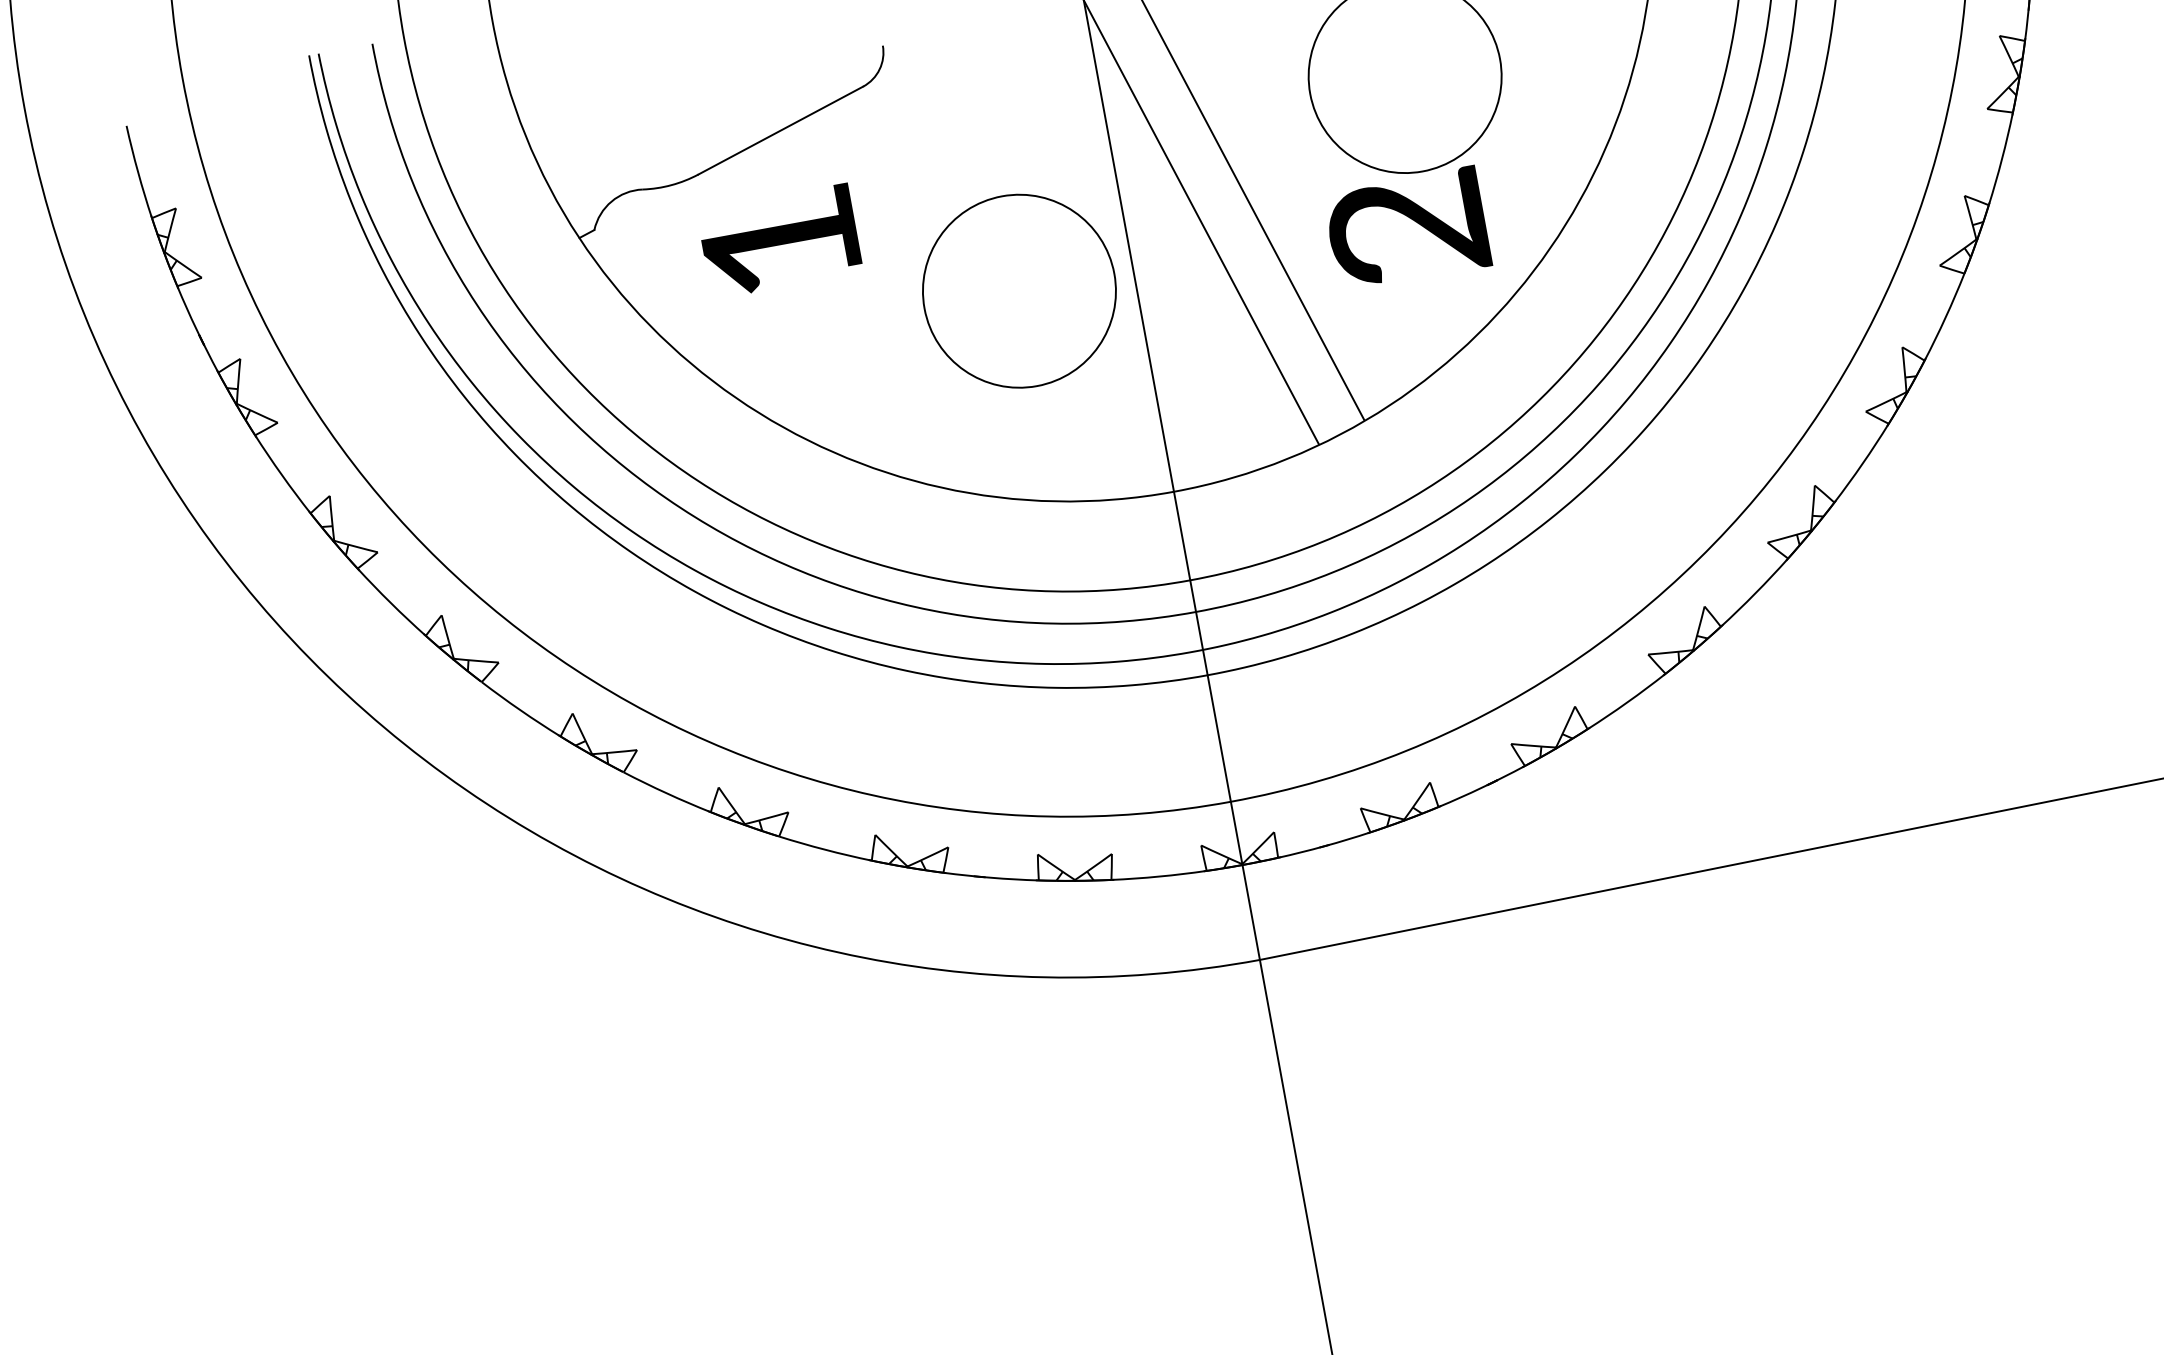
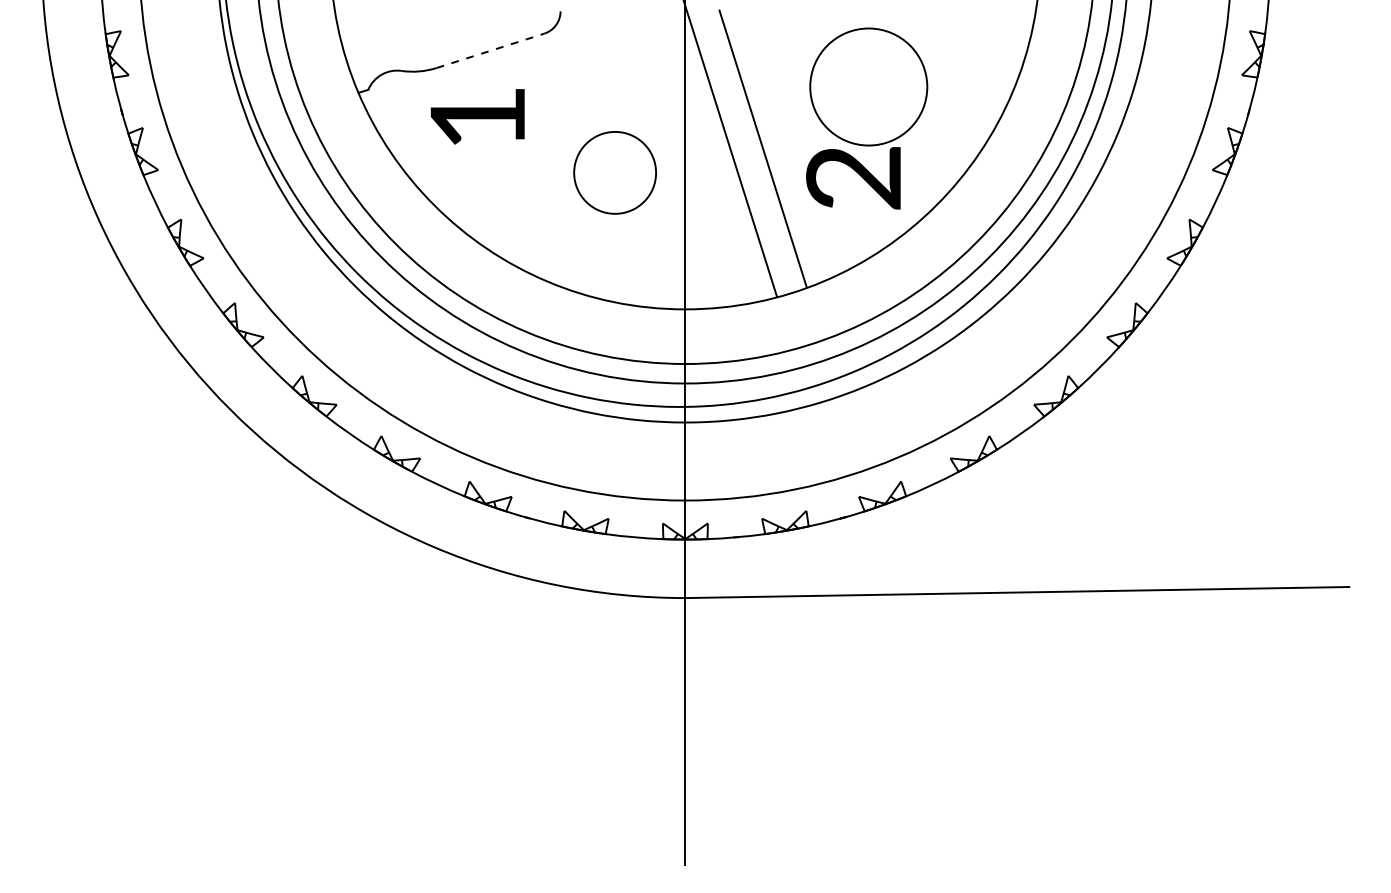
line: (780, 129) -> (490, 50), solid -> dashed
circle: (1018, 290) -> (614, 172), size x0.7

